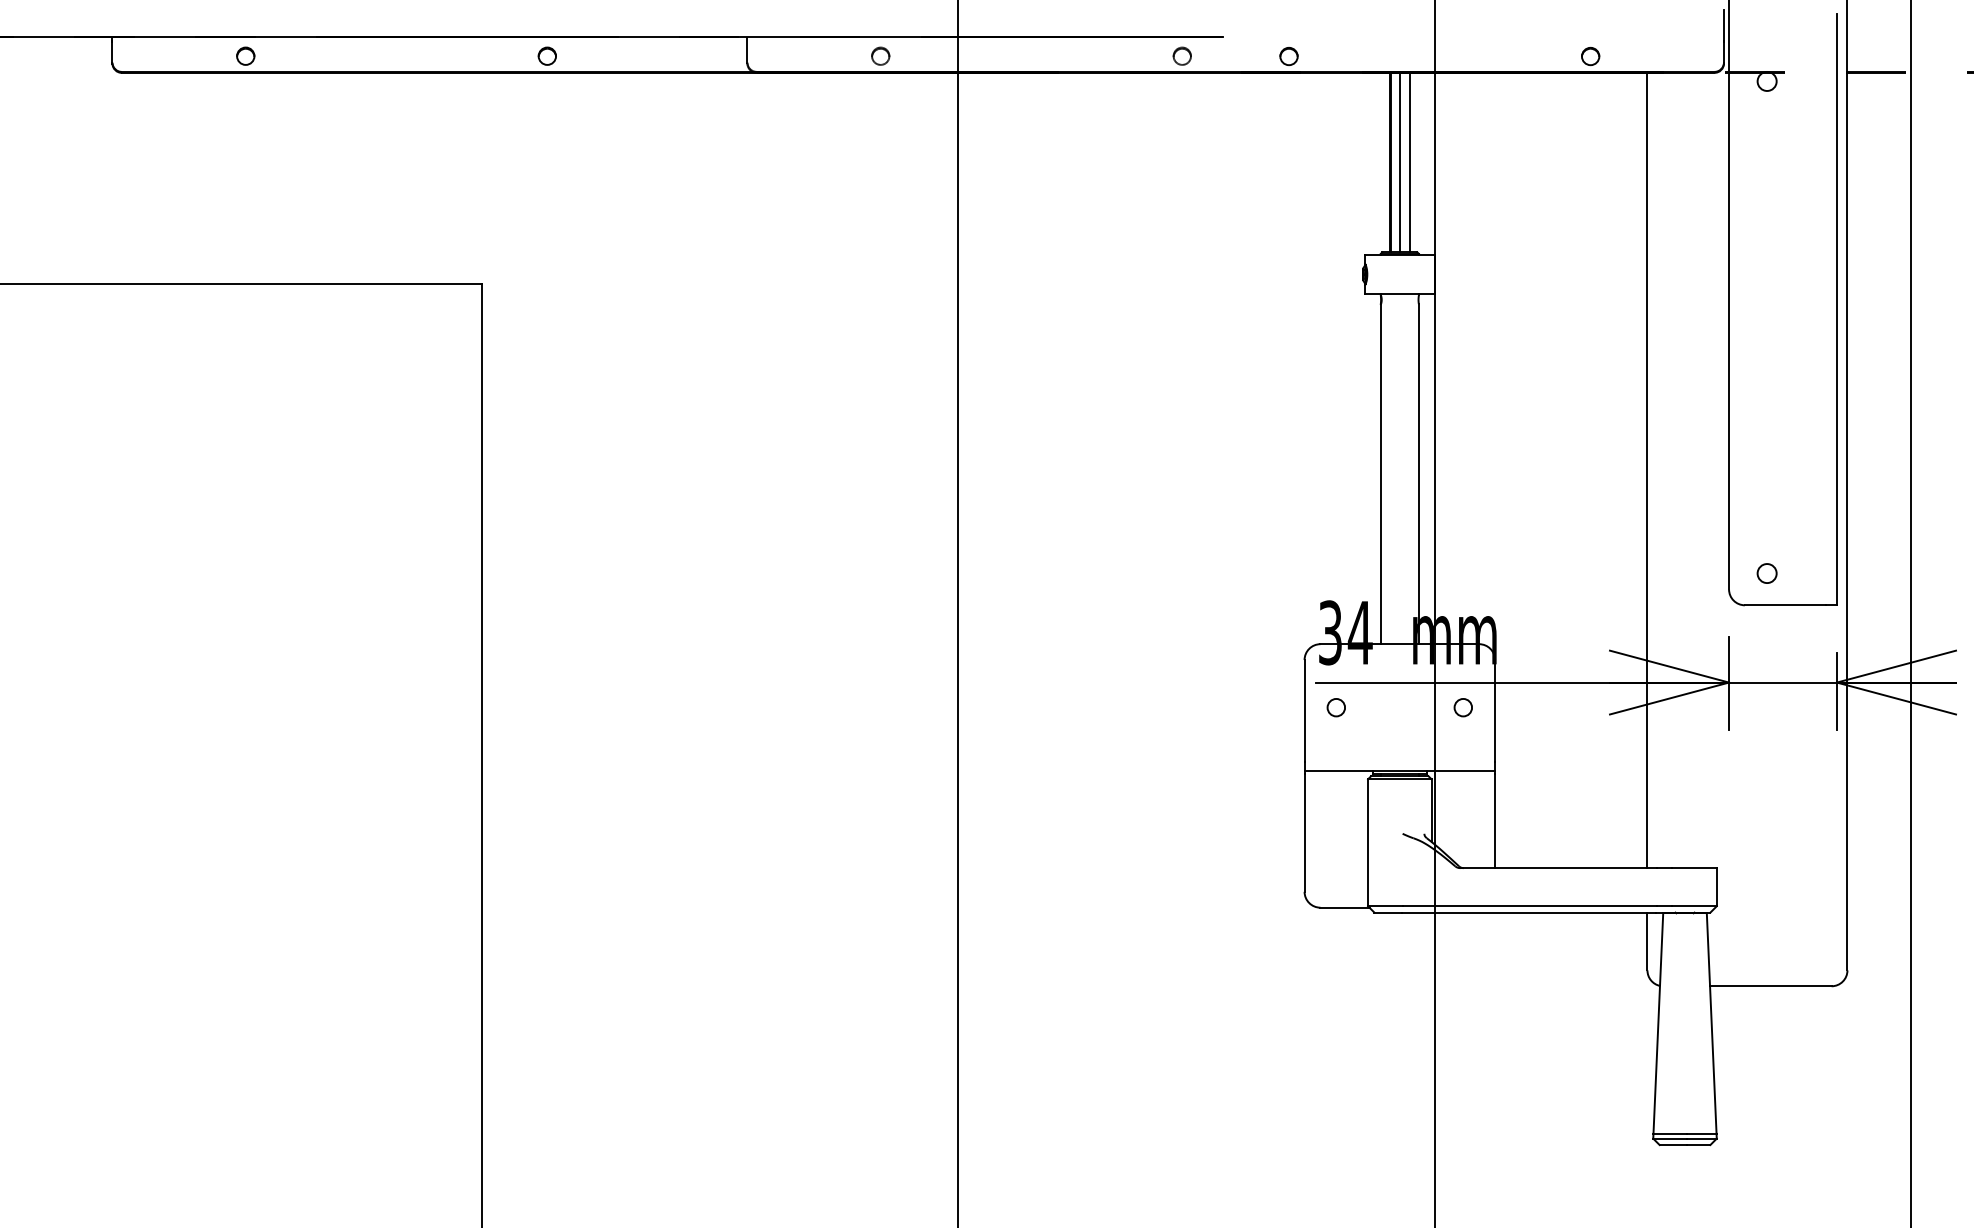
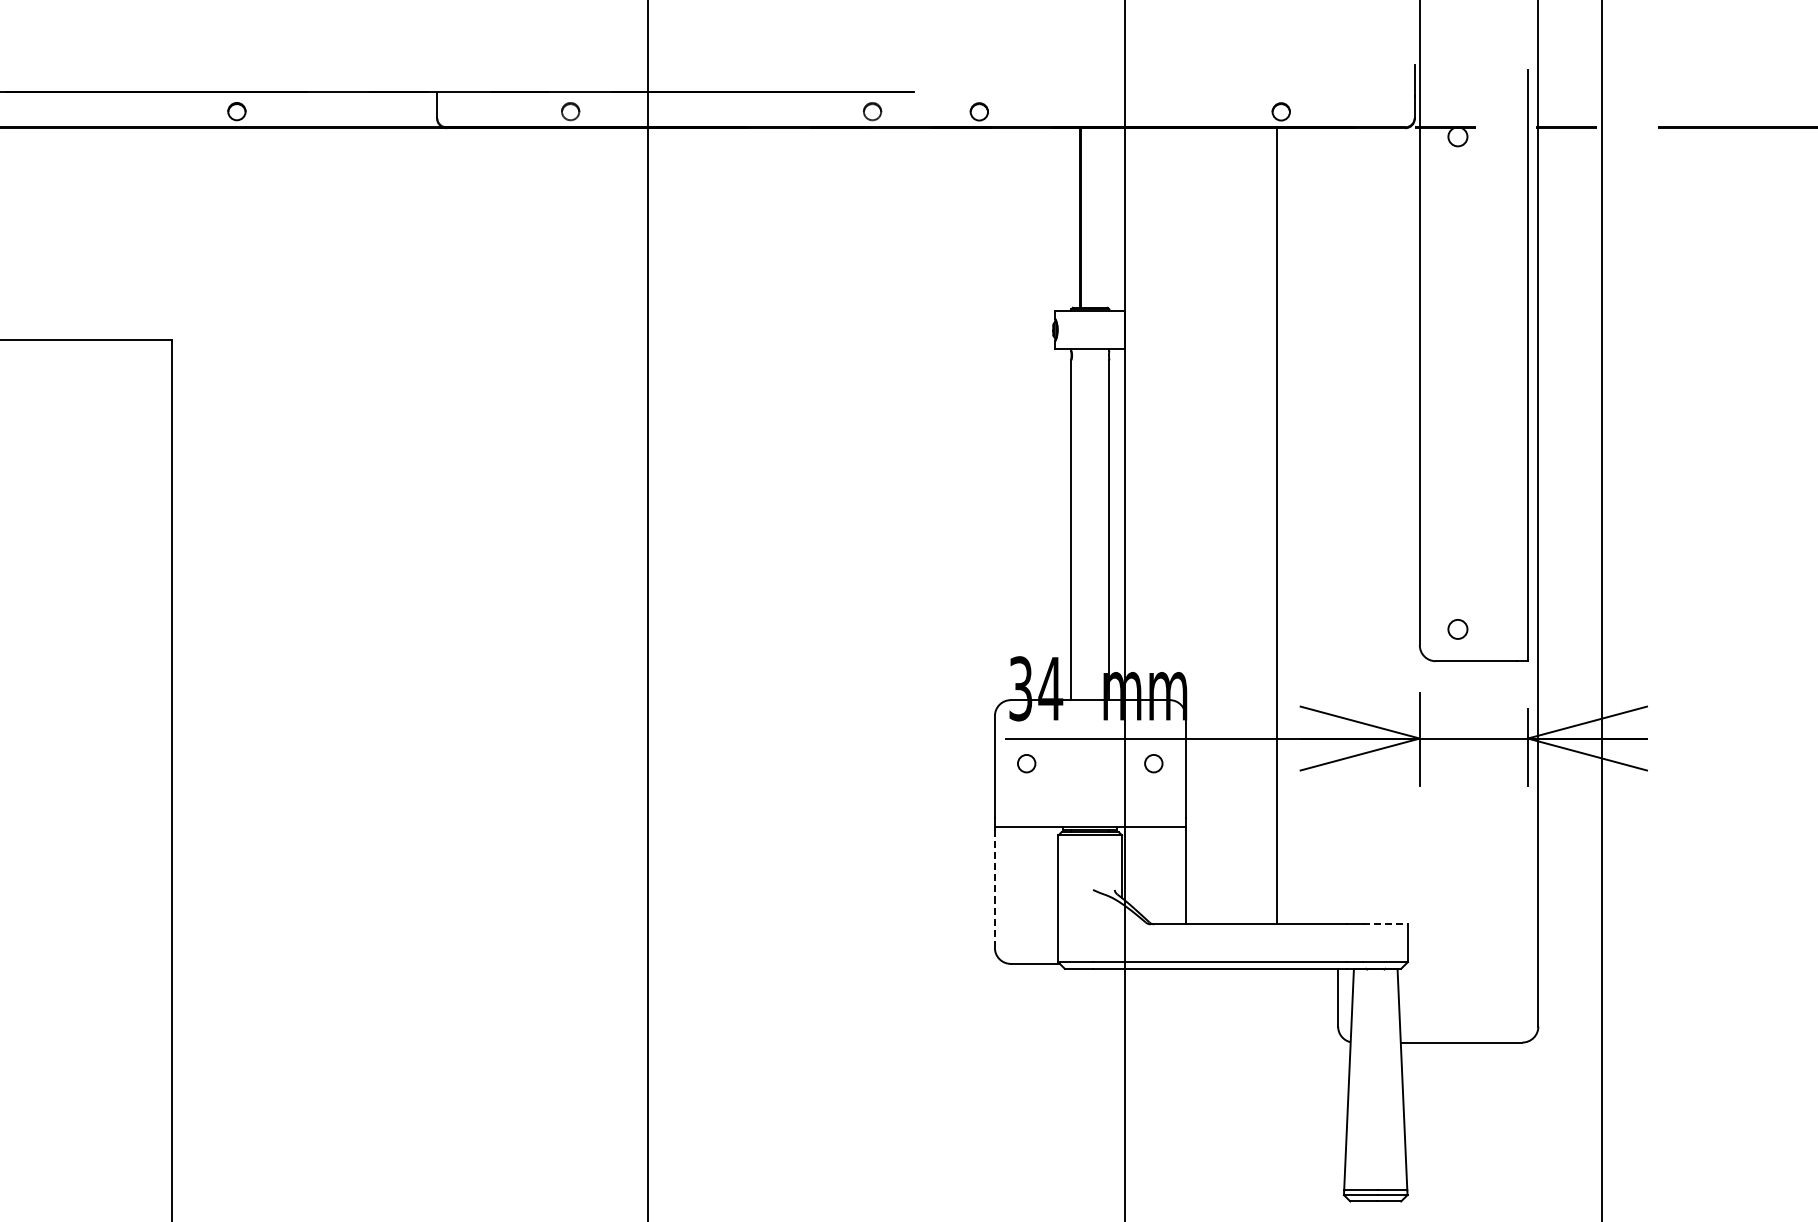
line: (1400, 162) -> (1090, 217), removed
line: (1409, 162) -> (1099, 217), removed
line: (1647, 470) -> (1277, 526), moved
line: (1304, 833) -> (994, 889), solid -> dashed
line: (1694, 868) -> (1385, 924), solid -> dashed

